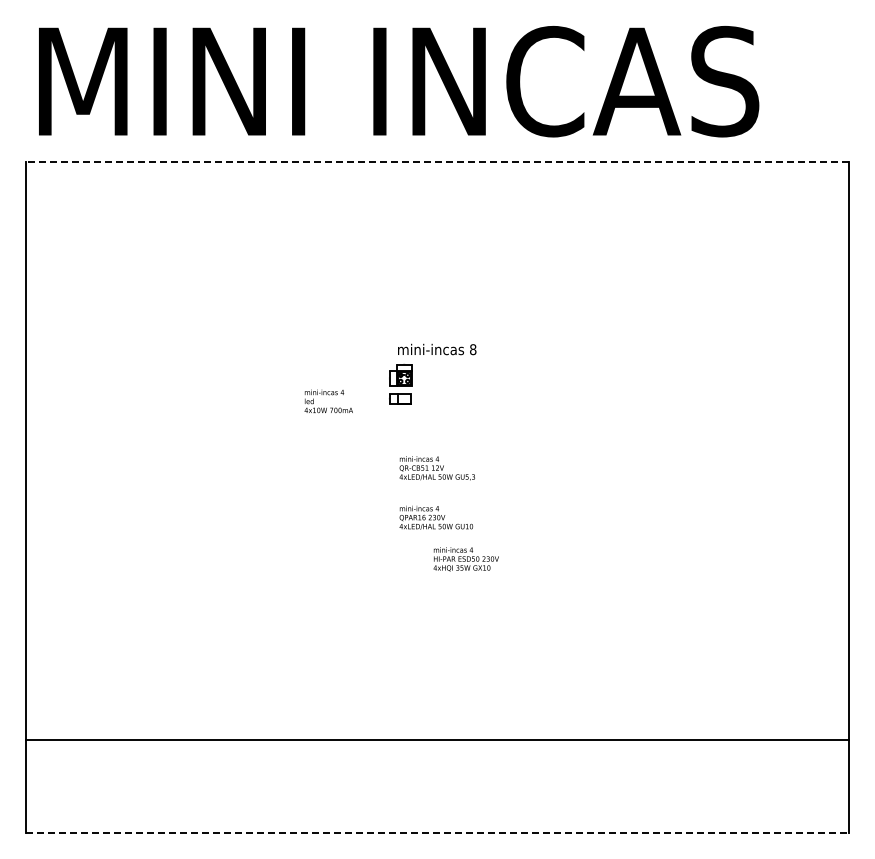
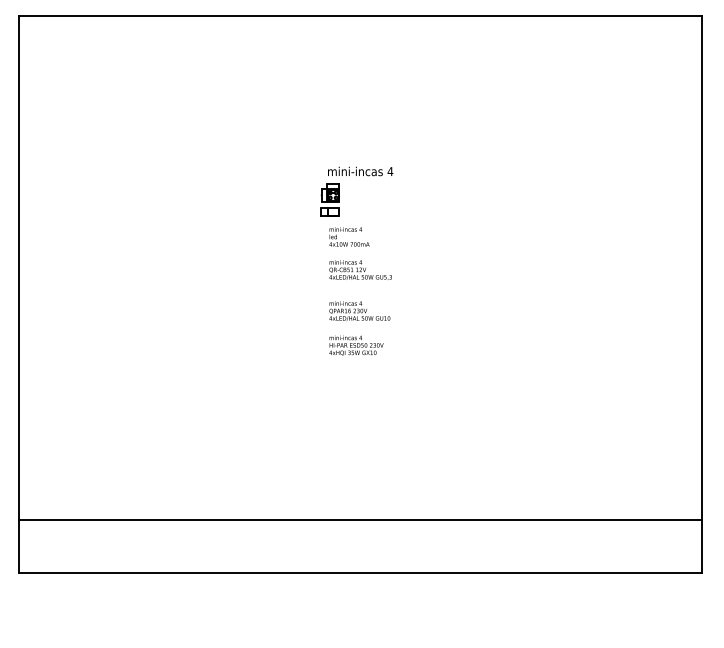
line: (437, 162) -> (360, 16), dashed -> solid
text: (472, 349) -> (389, 171), 8 -> 4
text: (328, 401) -> (349, 237), moved
text: (465, 559) -> (355, 345), moved
line: (437, 740) -> (360, 520), moved
line: (437, 833) -> (360, 573), dashed -> solid

